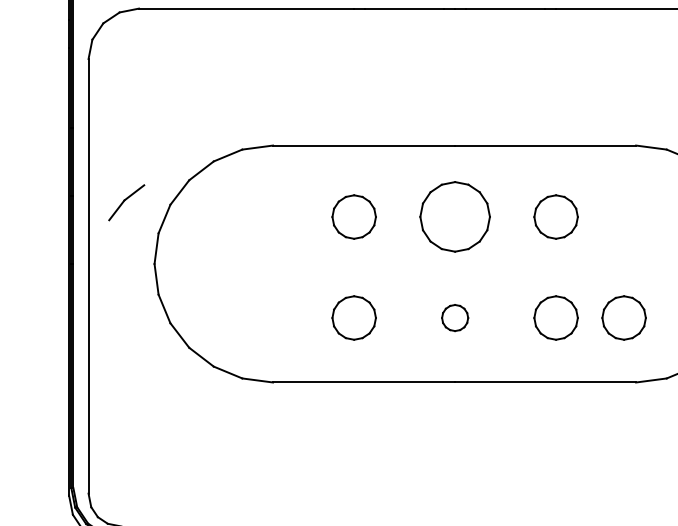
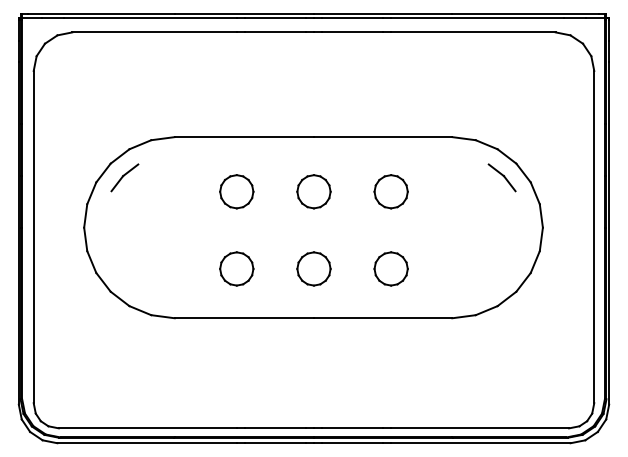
part: (126, 202) -> (124, 177), moved
part: (454, 216) -> (313, 191), size x0.62
part: (454, 317) -> (313, 268), size x1.67
part: (623, 317) -> (442, 268), removed

